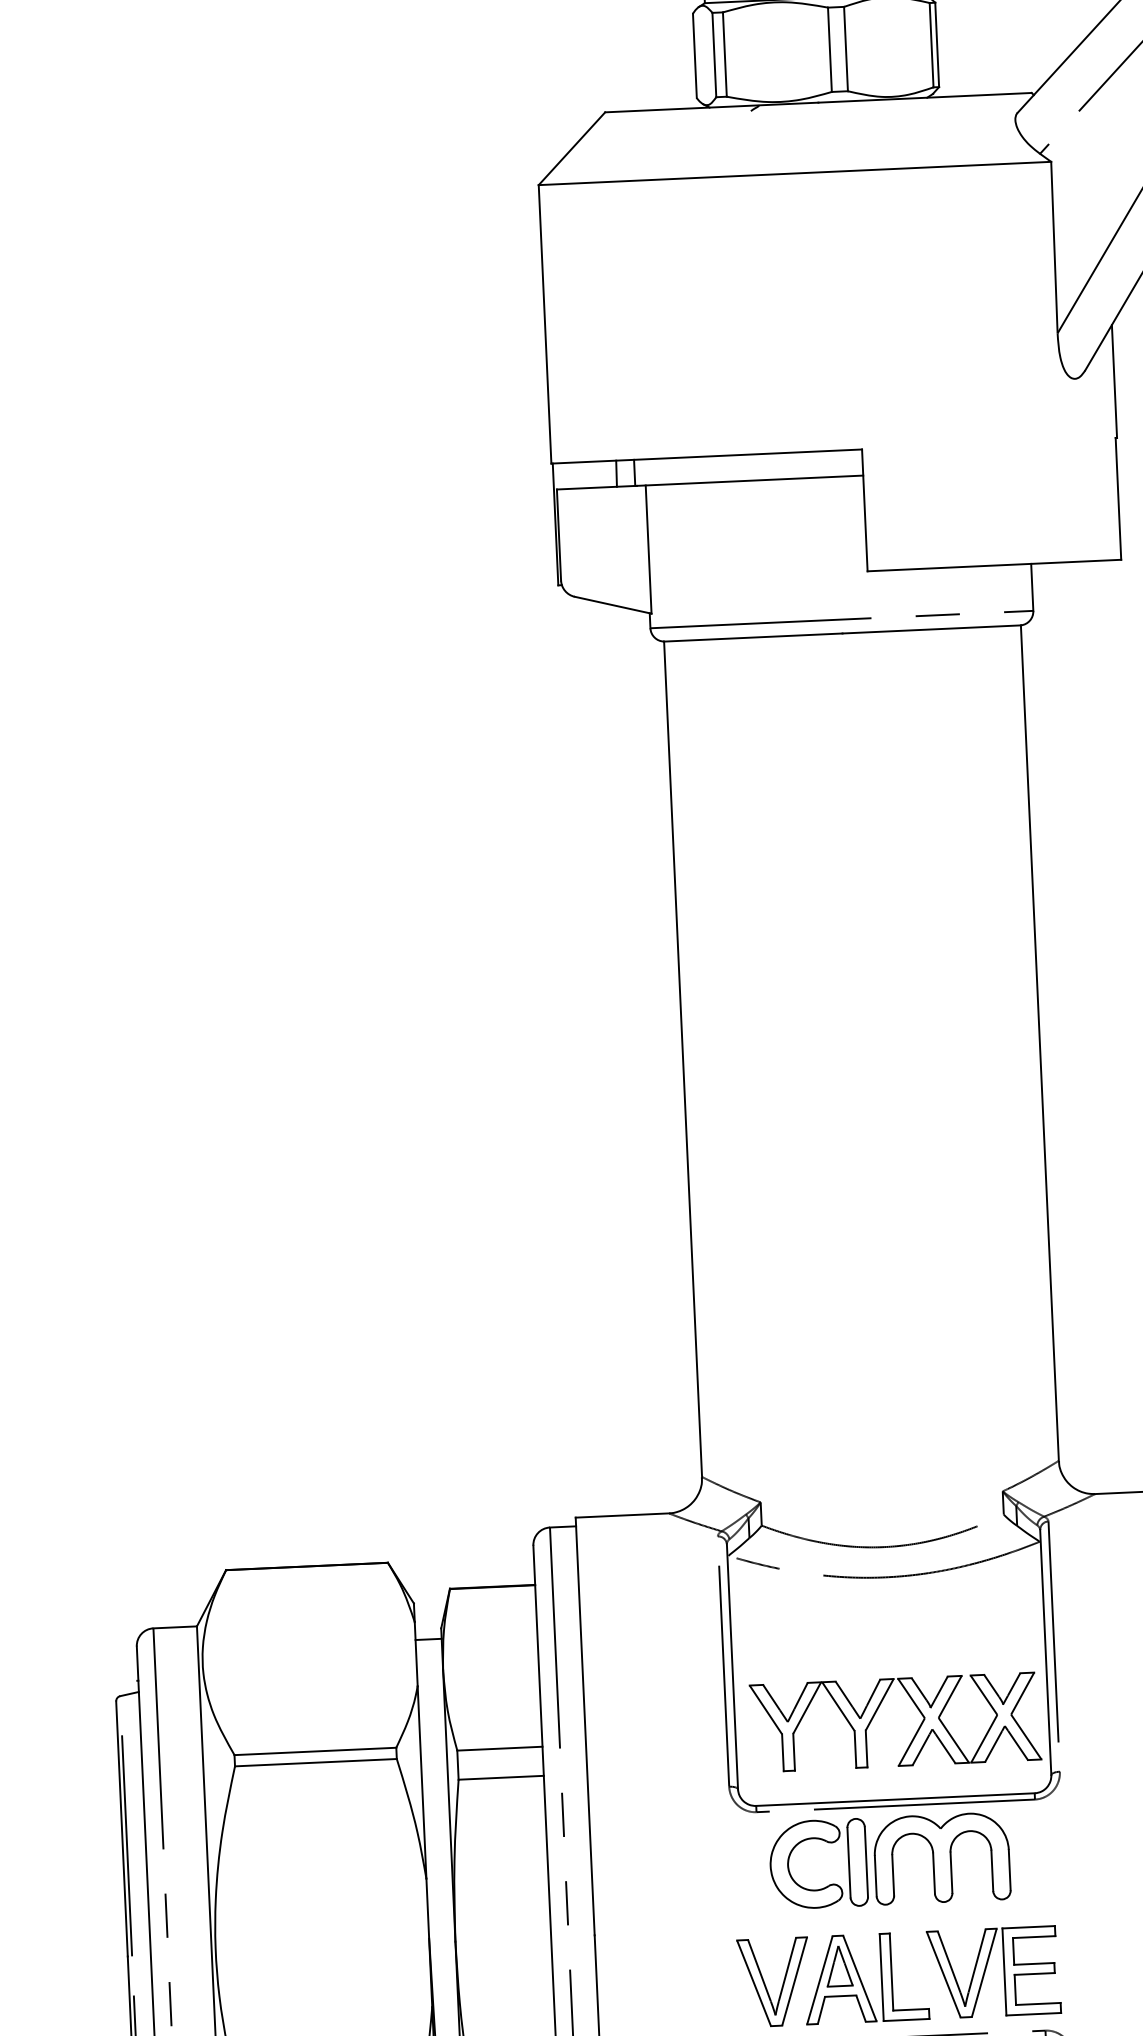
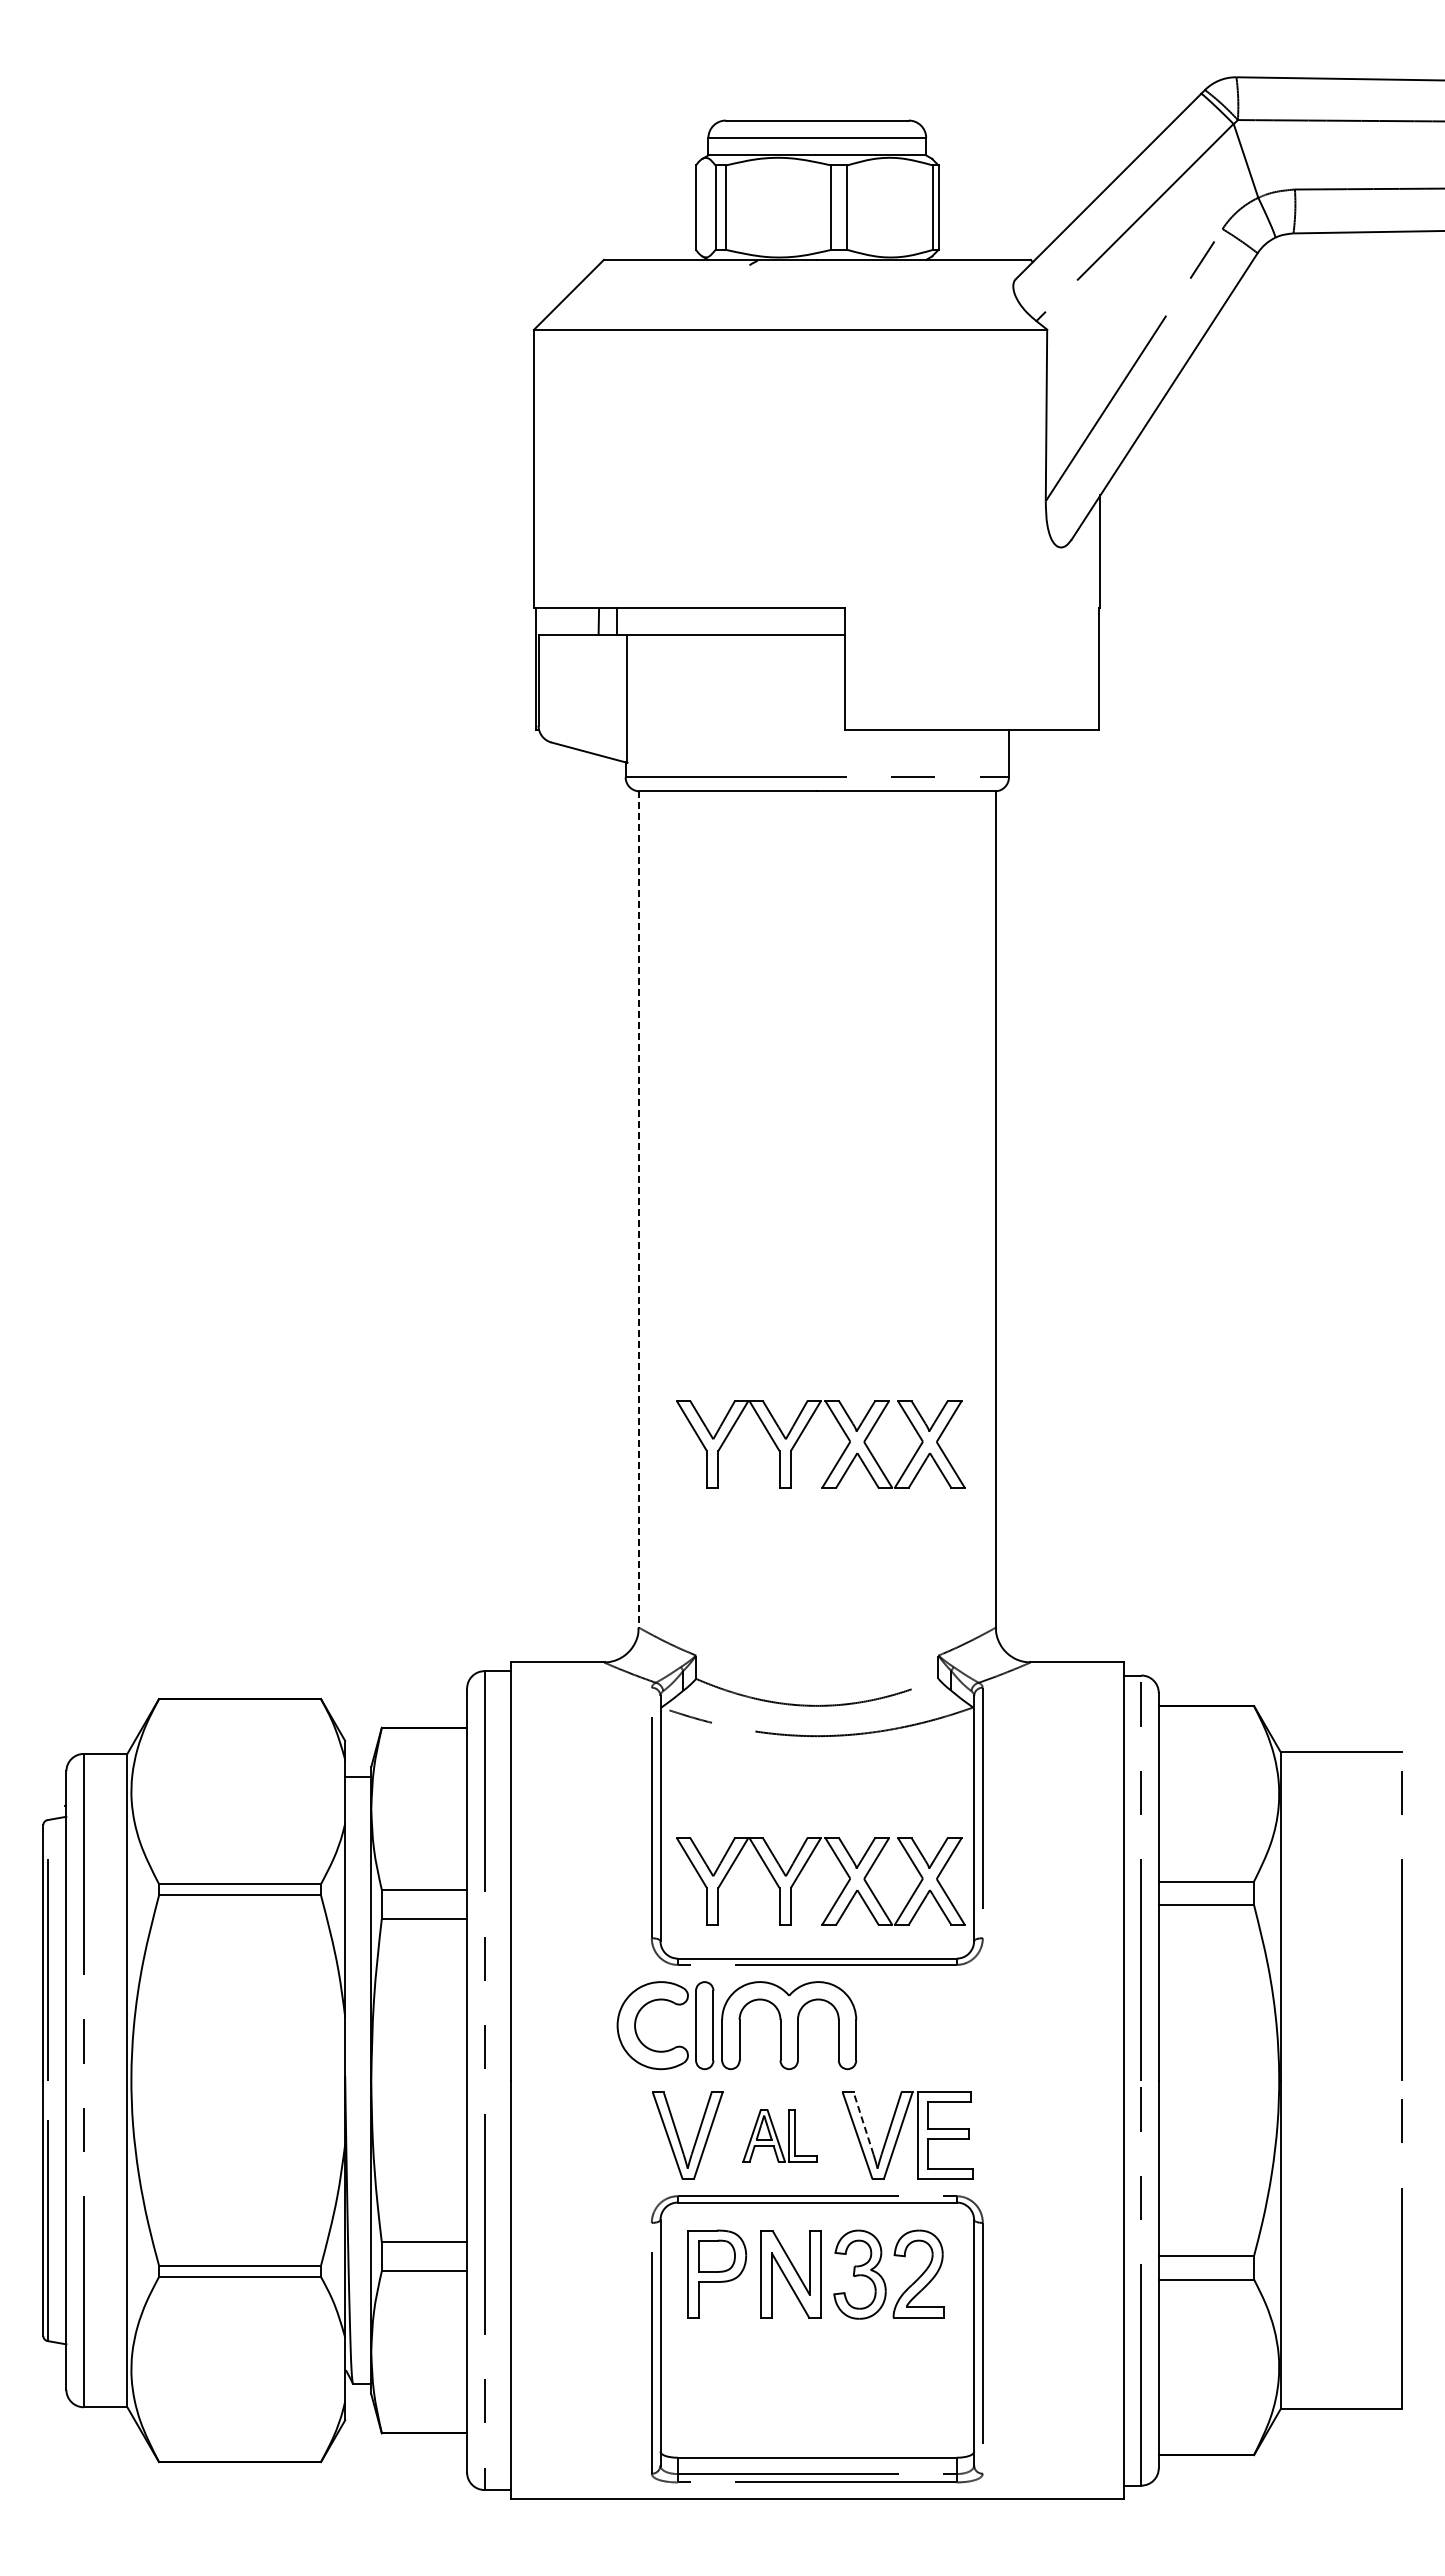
line: (682, 1060) -> (638, 1210), solid -> dashed
part: (857, 1274) -> (803, 1432), added
part: (889, 1860) -> (736, 2025), moved
line: (949, 1962) -> (863, 2123), solid -> dashed
part: (865, 1978) -> (779, 2135), size x0.6

